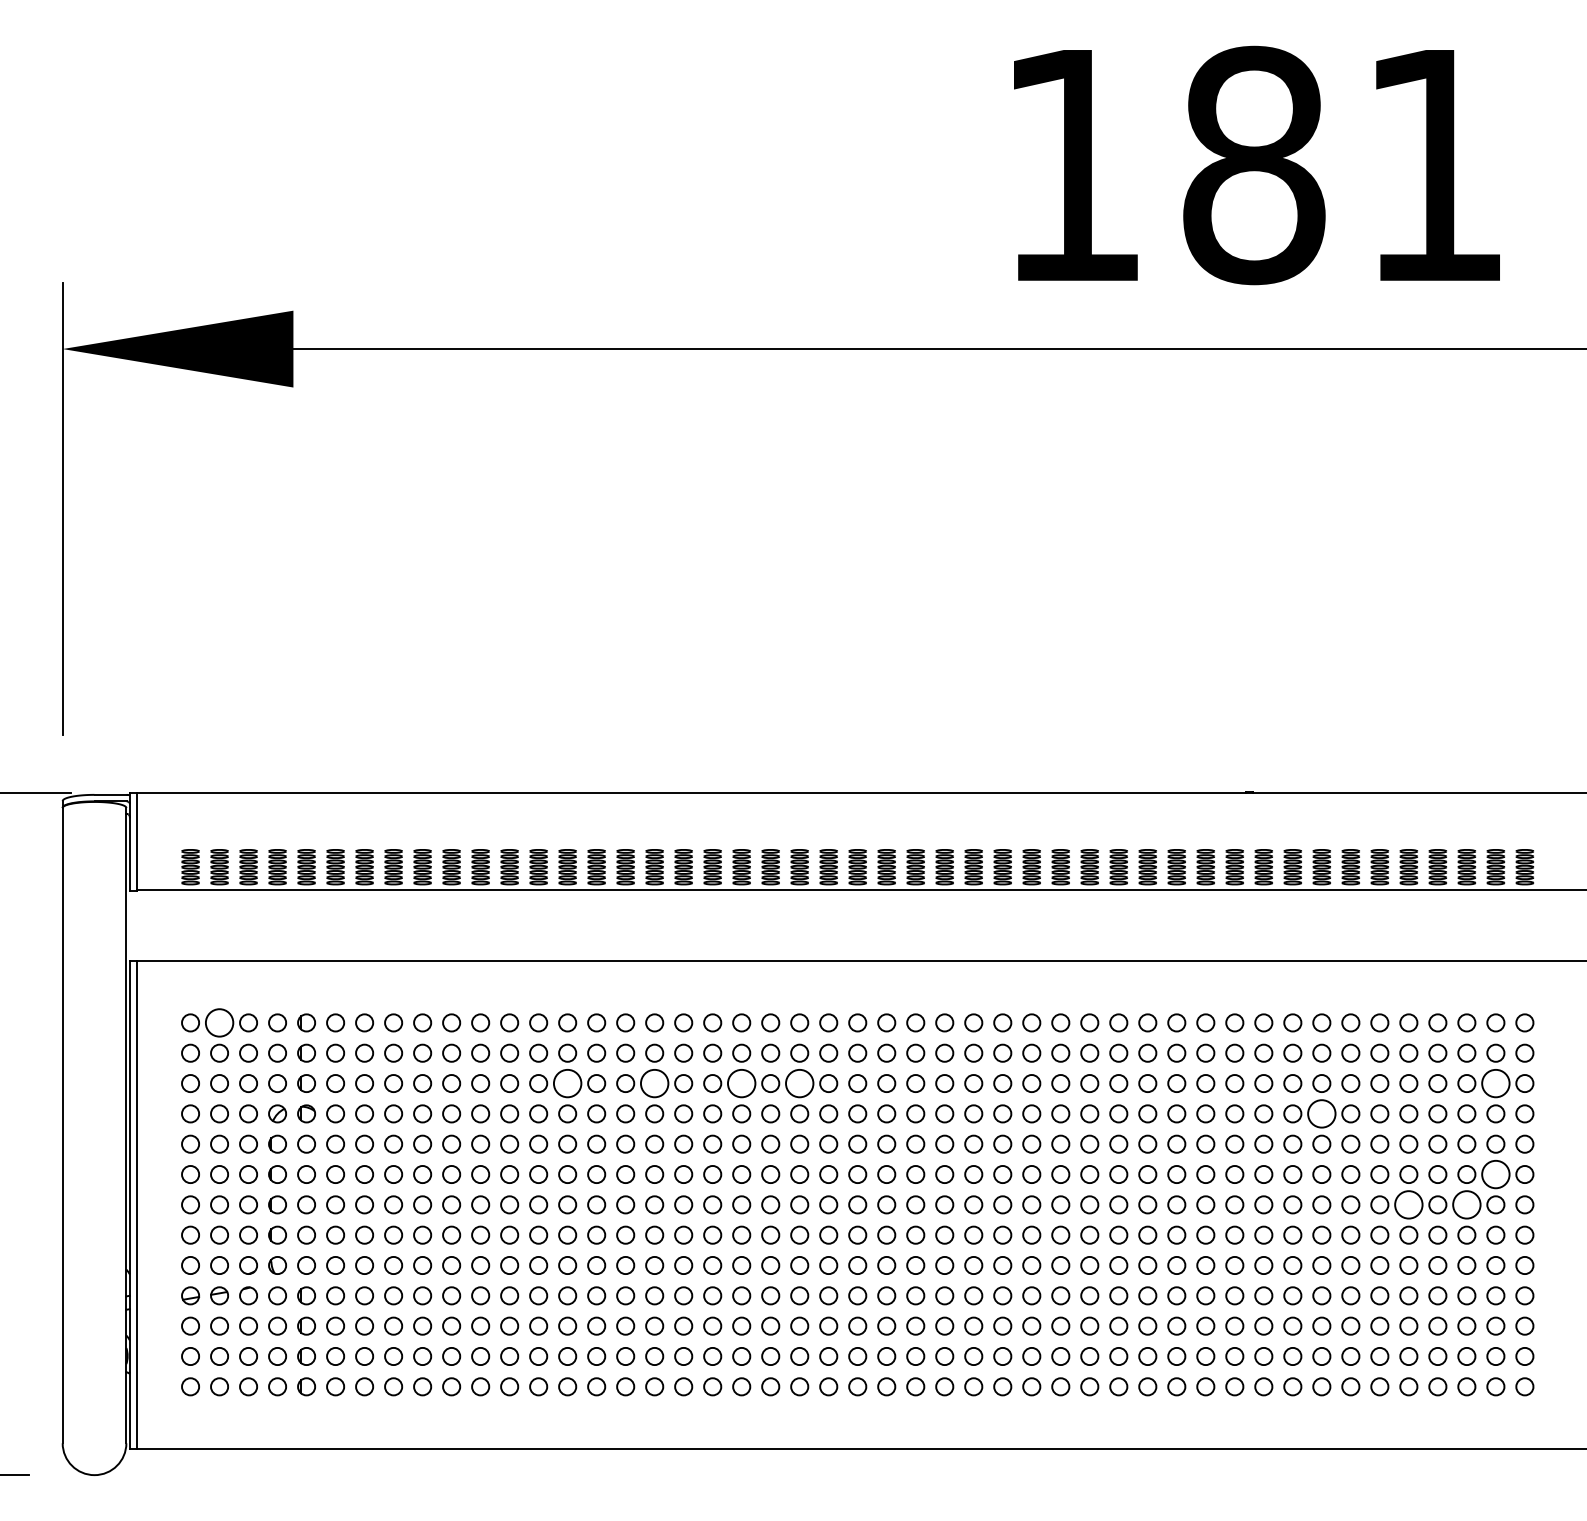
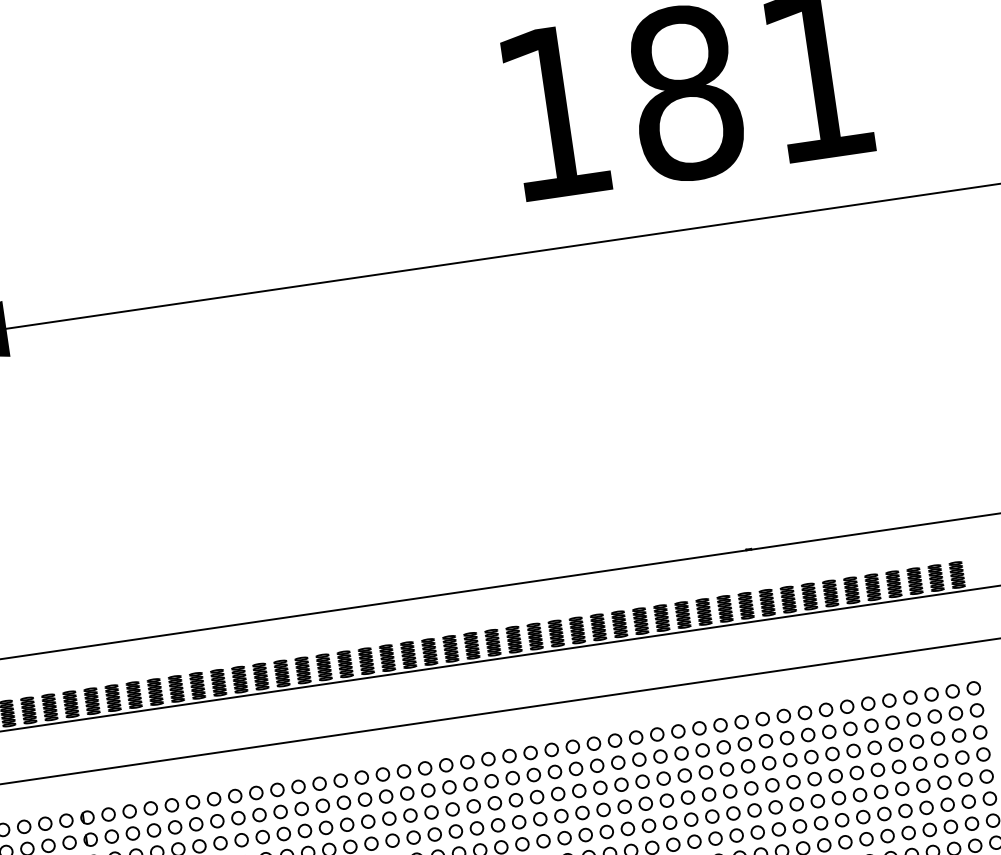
circle: (219, 1022) -> (24, 826), size x0.62
circle: (567, 1083) -> (283, 834), size x0.62
circle: (654, 1083) -> (347, 824), size x0.62
circle: (741, 1083) -> (410, 815), size x0.62
circle: (799, 1083) -> (452, 809), size x0.62
circle: (1495, 1083) -> (958, 735), size x0.62
circle: (1321, 1113) -> (835, 775), size x0.62
circle: (1495, 1174) -> (968, 801), size x0.62
circle: (1408, 1204) -> (908, 832), size x0.62
circle: (1466, 1204) -> (950, 826), size x0.62

